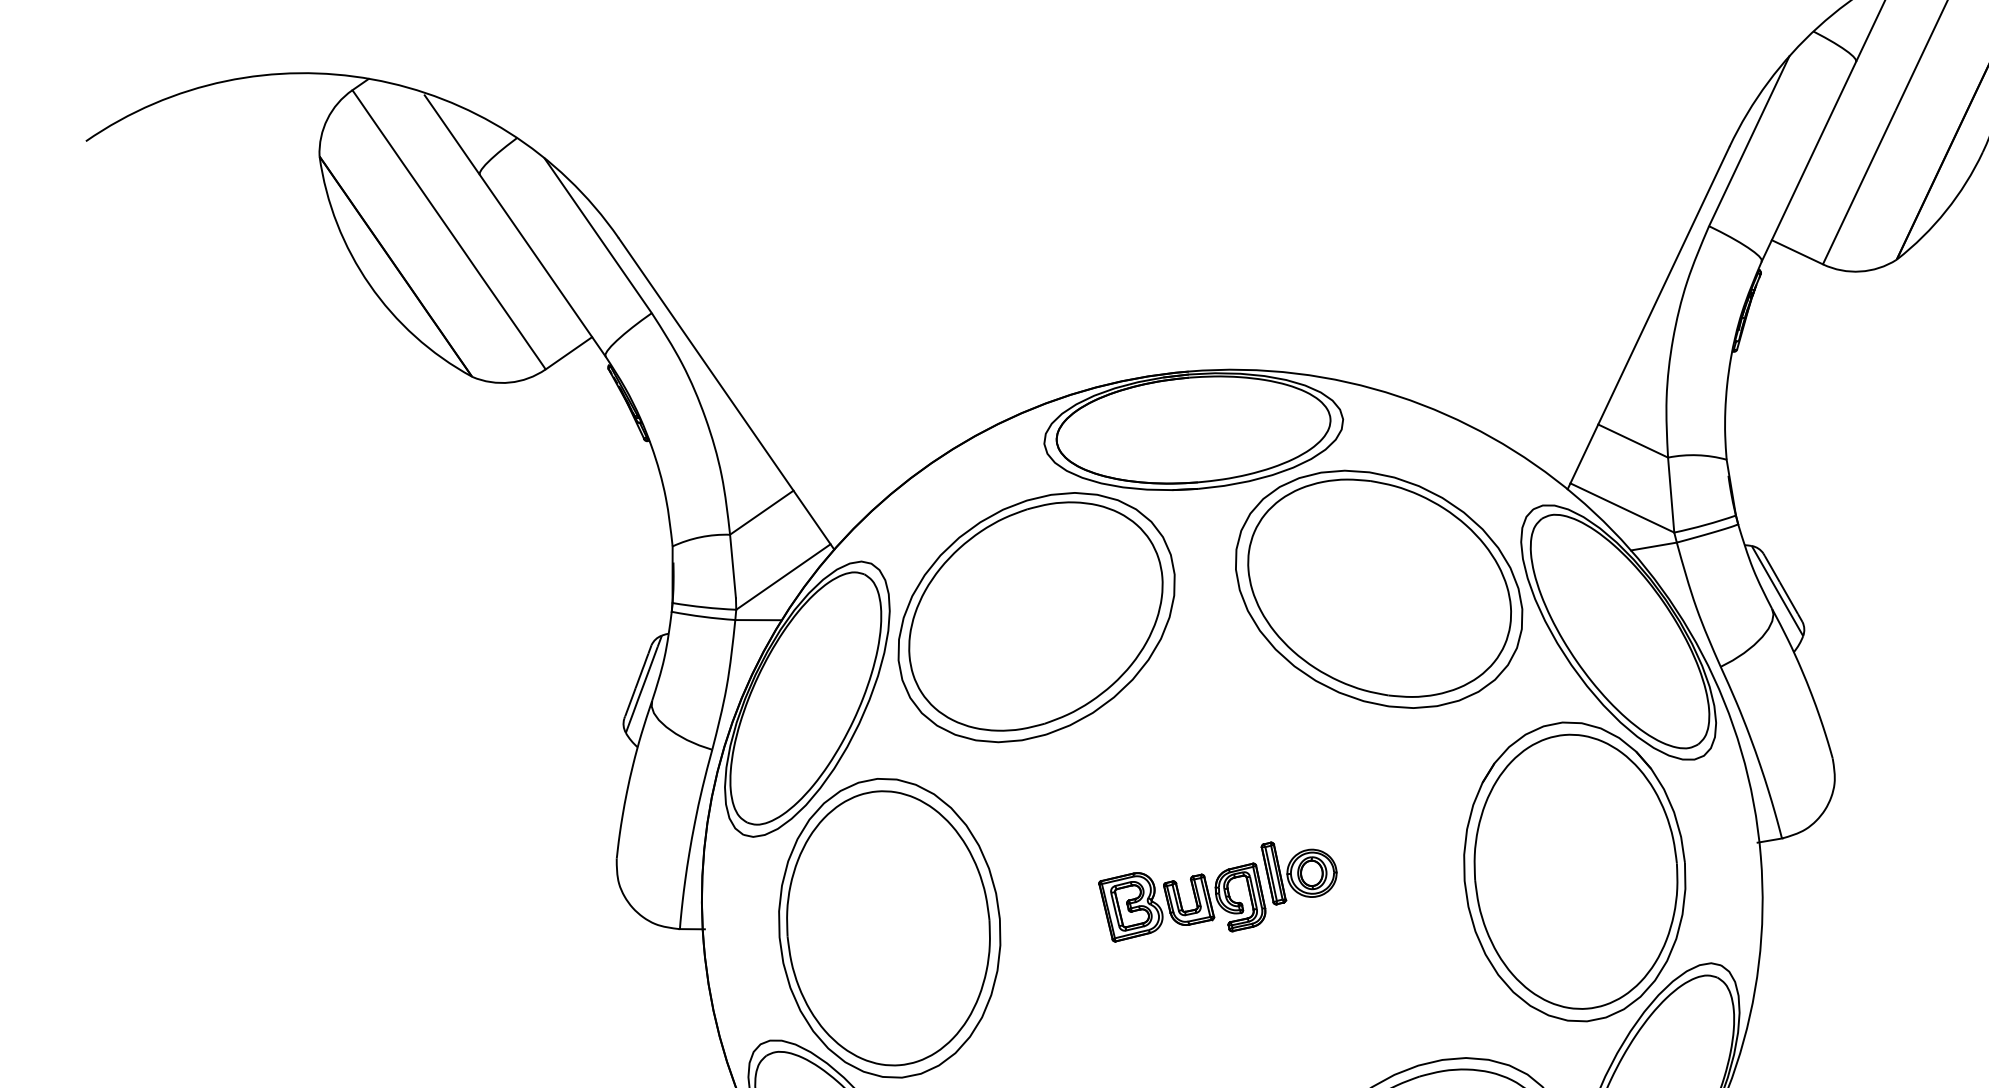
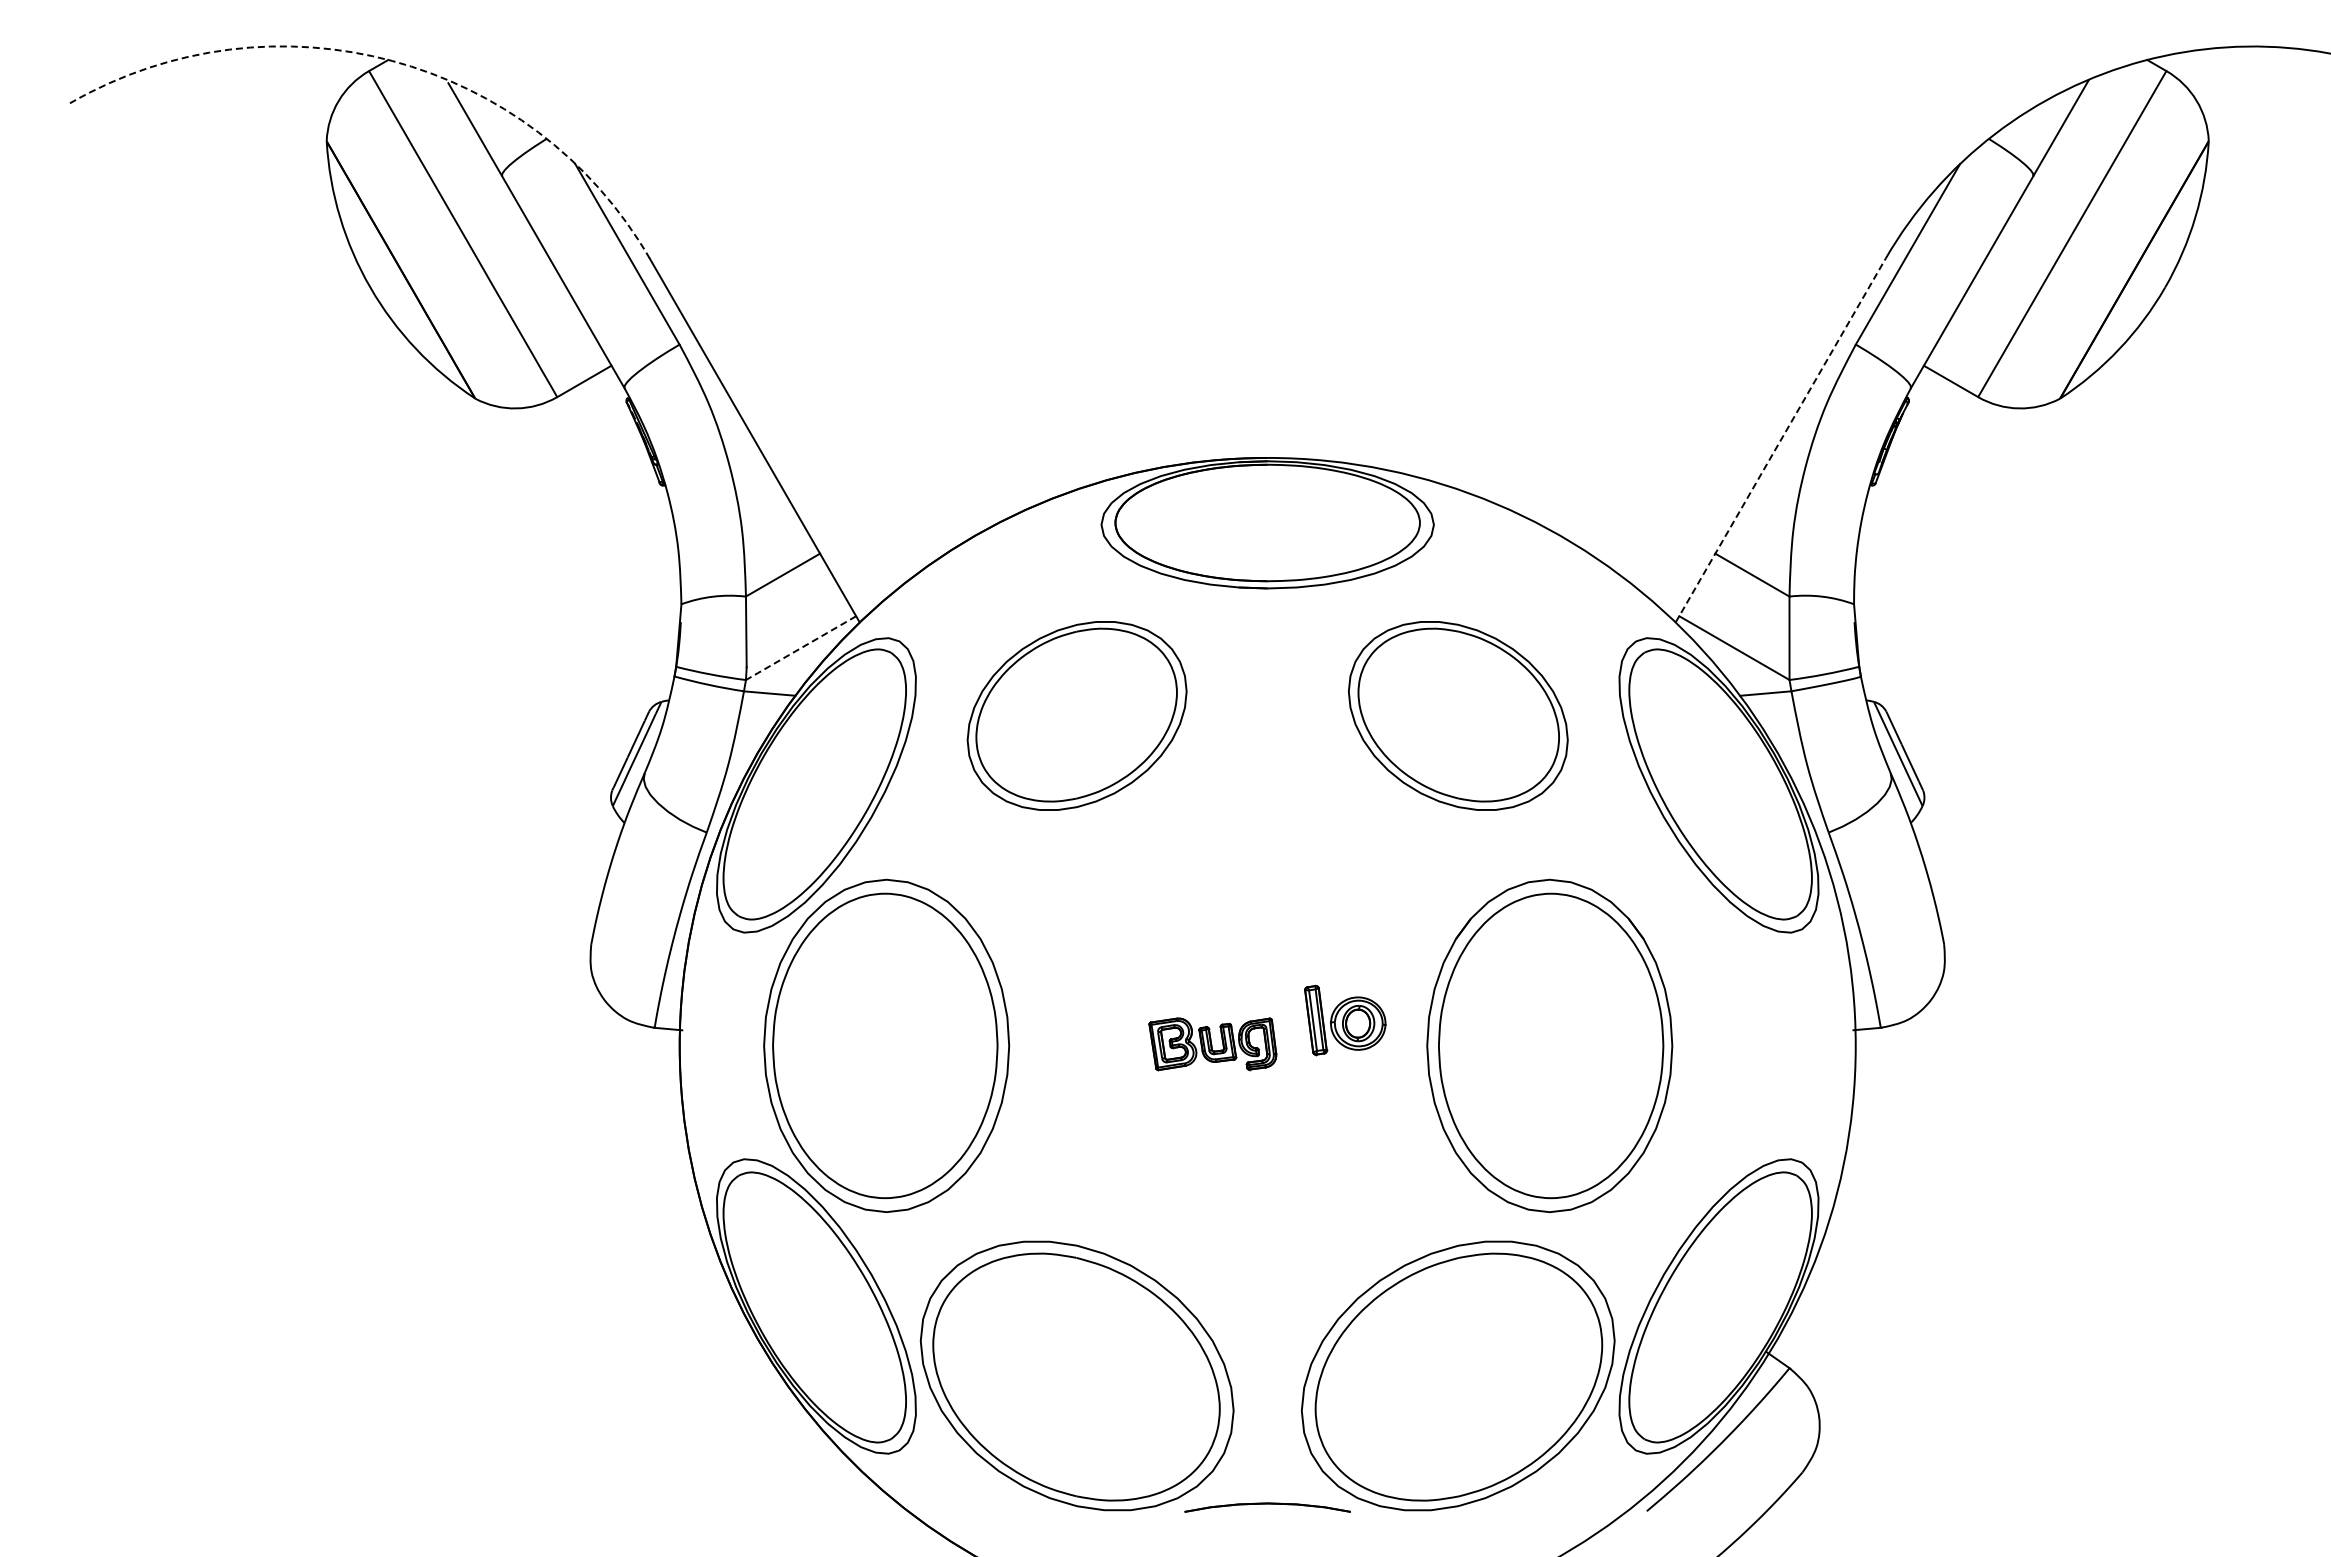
arc: (372, 78) -> (392, 60), solid -> dashed
line: (1648, 317) -> (1780, 440), solid -> dashed
line: (783, 577) -> (801, 648), solid -> dashed
part: (1379, 588) -> (1458, 715), size x0.7
part: (1035, 617) -> (1076, 715), size x0.7
part: (1574, 871) -> (1549, 1045), moved
part: (1182, 902) -> (1212, 1044), size x0.7

